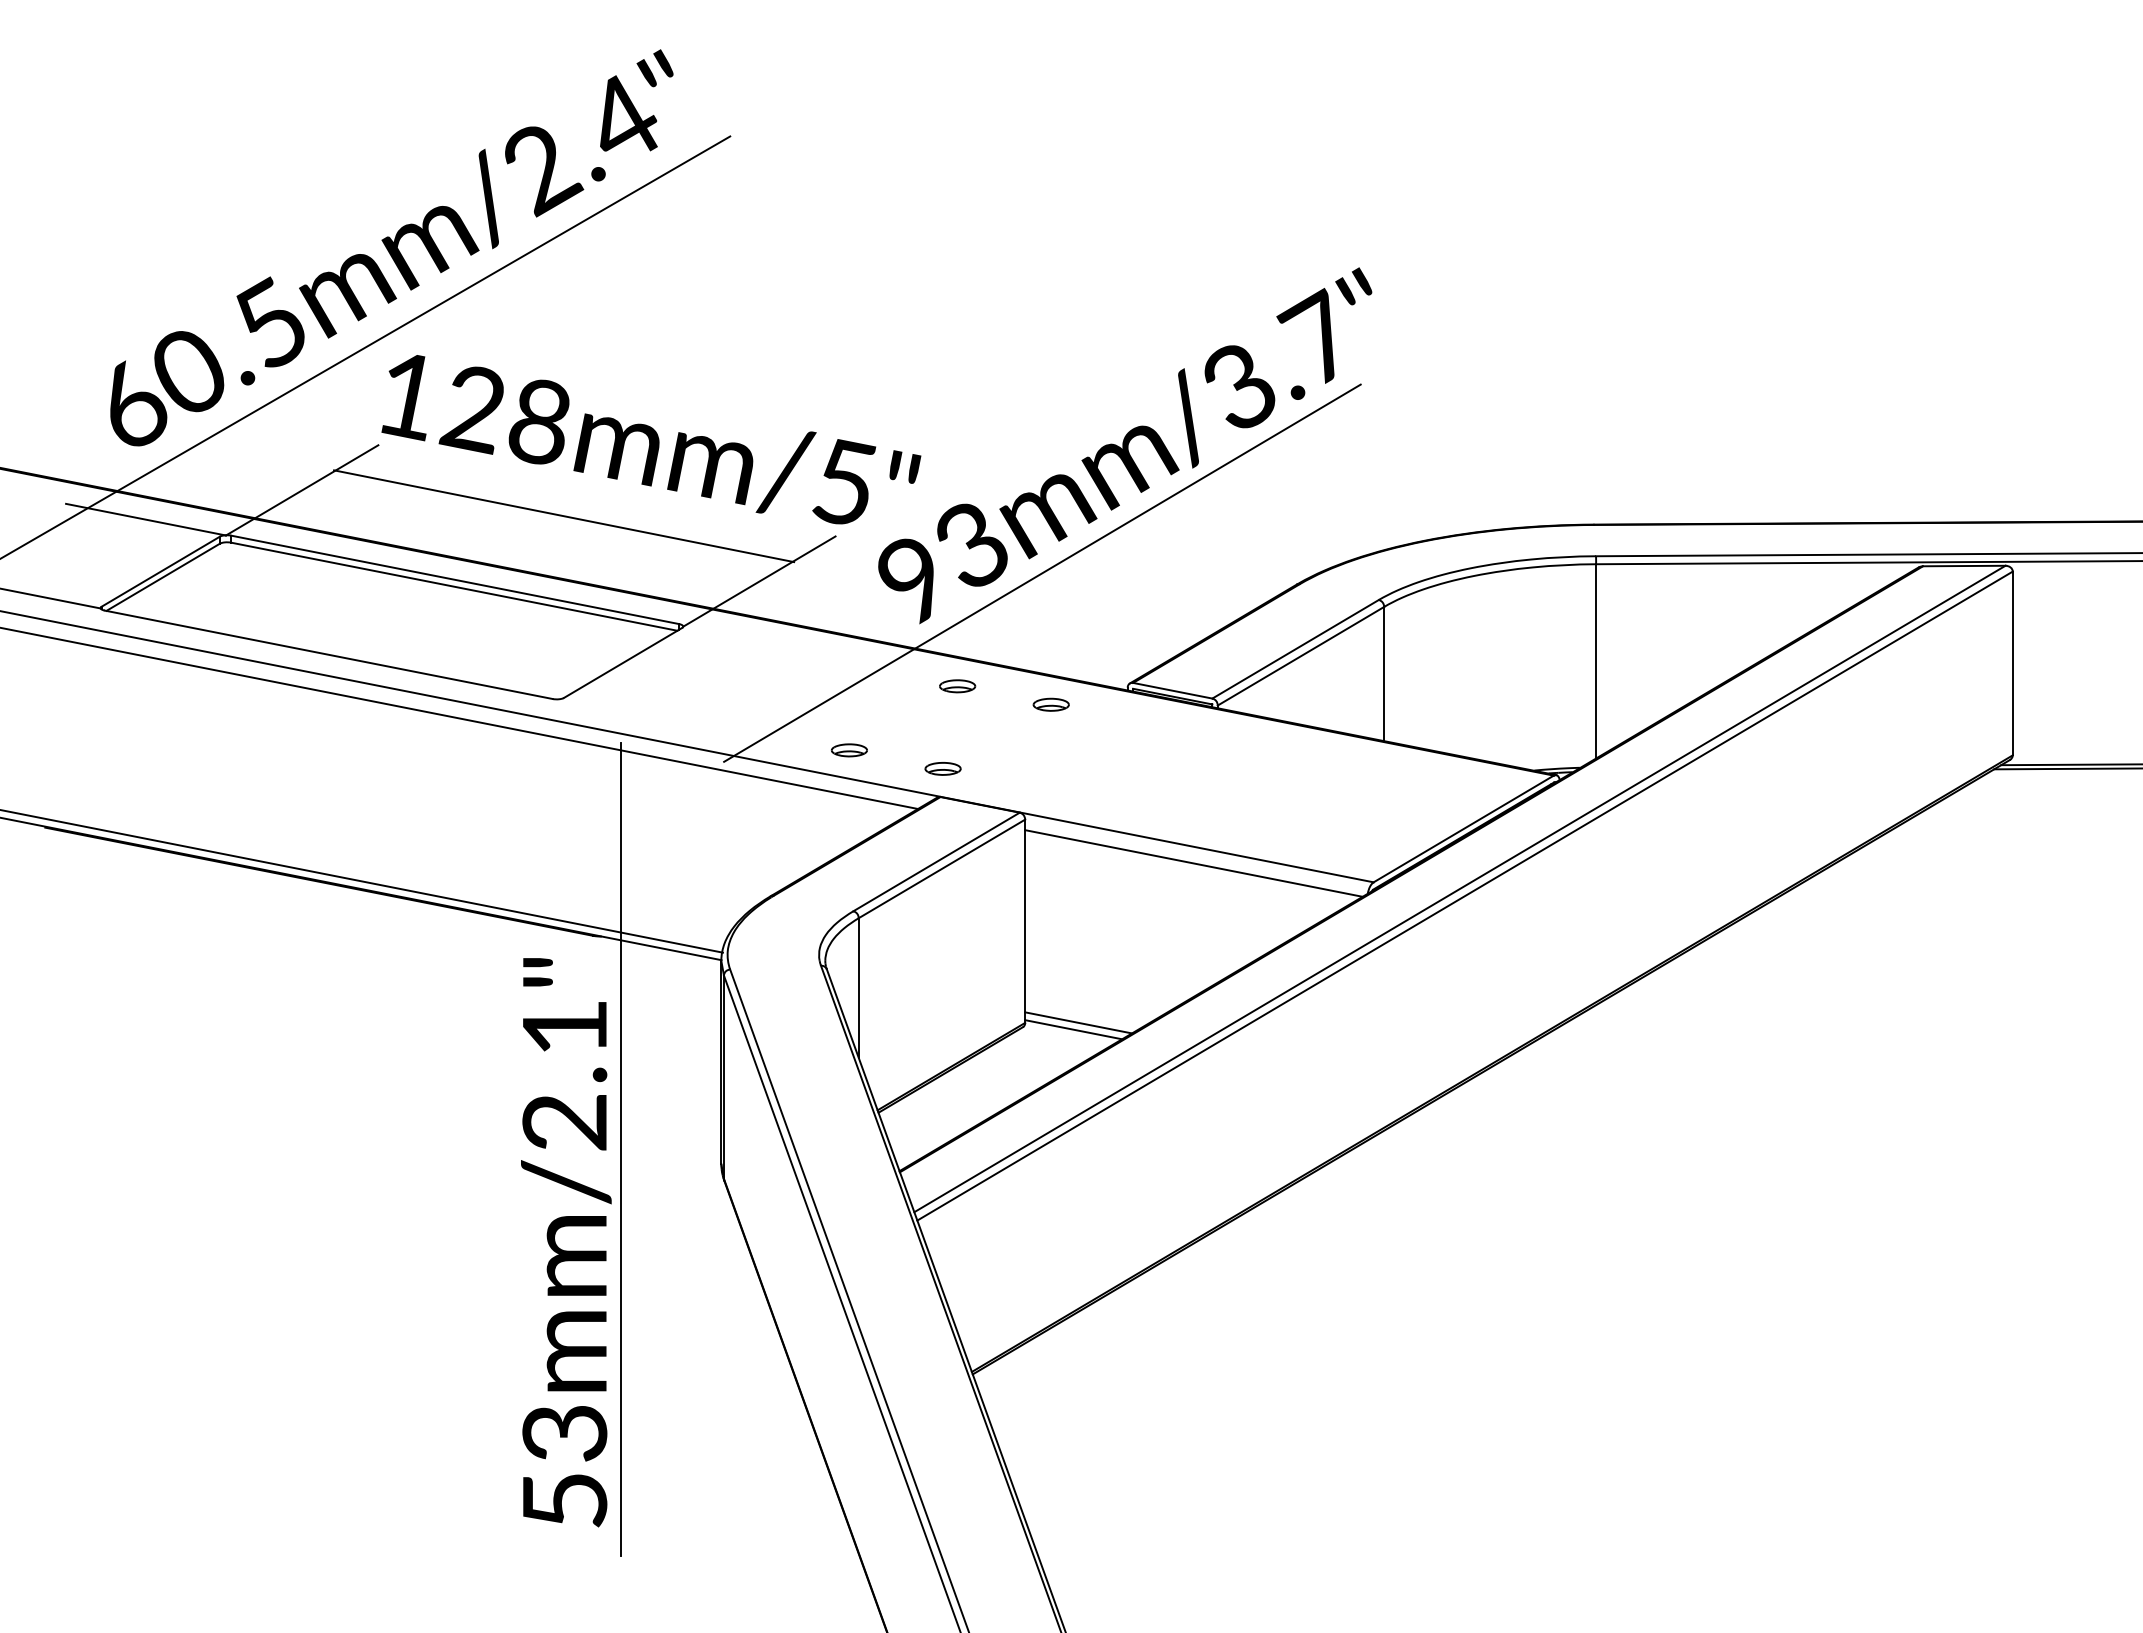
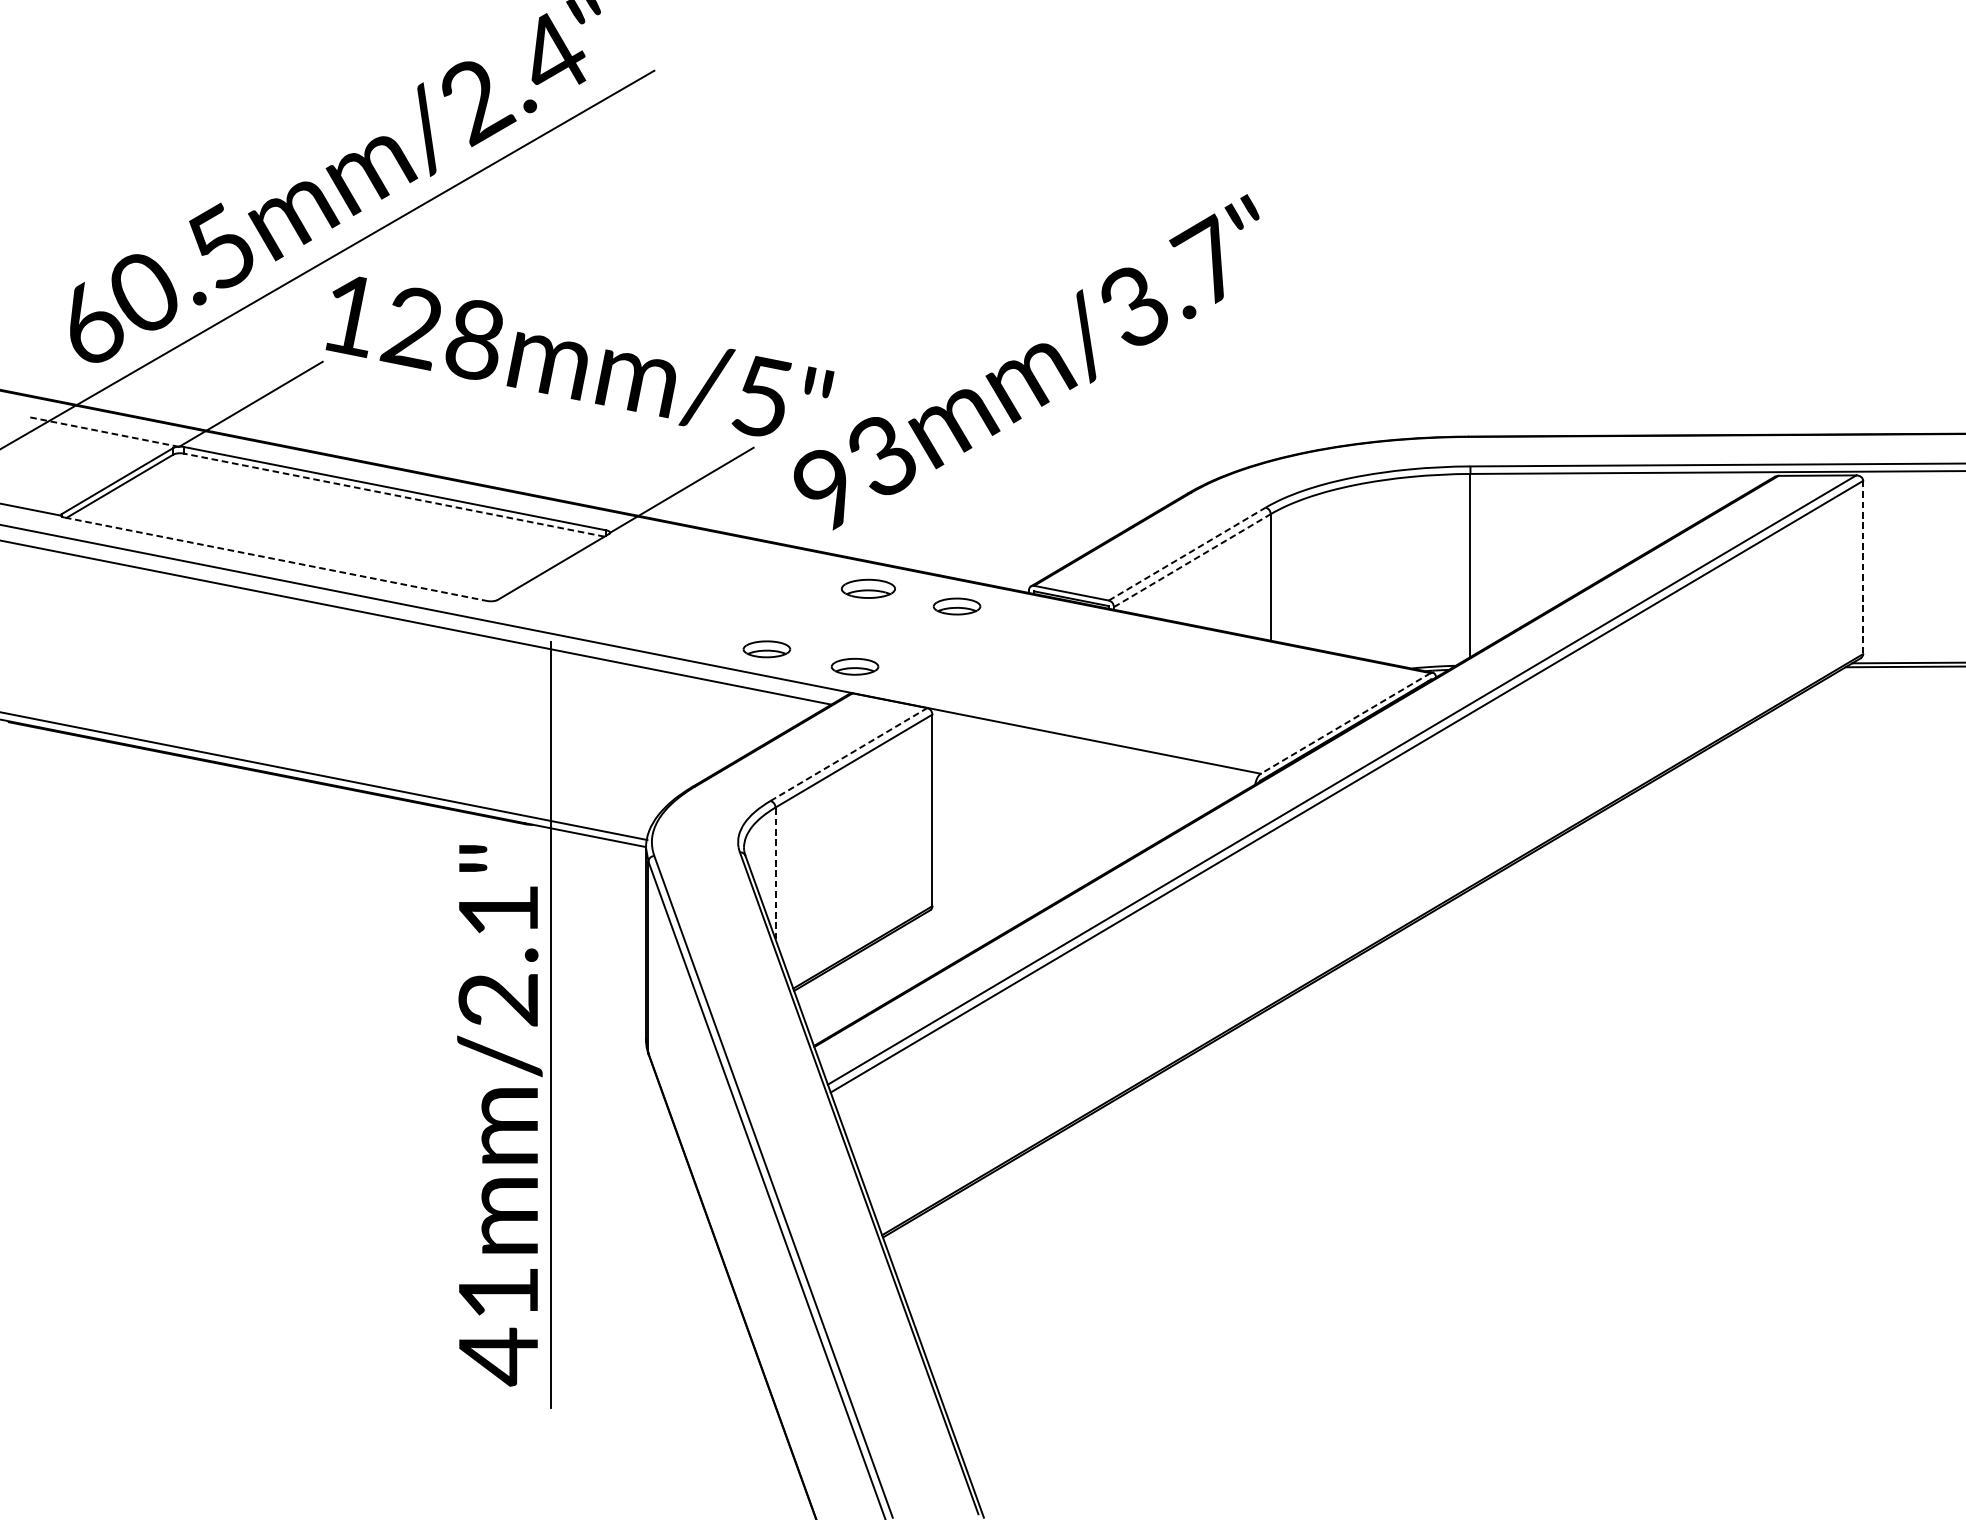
line: (564, 516) -> (498, 428), removed
line: (146, 519) -> (104, 431), solid -> dashed
line: (1042, 572) -> (948, 481), removed
line: (453, 586) -> (393, 494), solid -> dashed
line: (1295, 649) -> (1187, 554), solid -> dashed
line: (329, 654) -> (276, 559), solid -> dashed
line: (1301, 656) -> (1192, 560), solid -> dashed
line: (2012, 663) -> (1862, 567), solid -> dashed
part: (957, 686) -> (868, 589), size x1.6
part: (1050, 704) -> (956, 606), size x1.4
part: (848, 750) -> (765, 649), size x1.4
part: (942, 768) -> (854, 666), size x1.4
line: (1463, 828) -> (1345, 723), solid -> dashed
line: (936, 861) -> (848, 754), solid -> dashed
line: (1193, 863) -> (1091, 756), removed
line: (858, 988) -> (775, 873), solid -> dashed
line: (1078, 1022) -> (982, 905), removed
line: (1073, 1029) -> (977, 912), removed
text: (564, 1469) -> (498, 1327), 53mm/2.1" -> 41mm/2.1"

